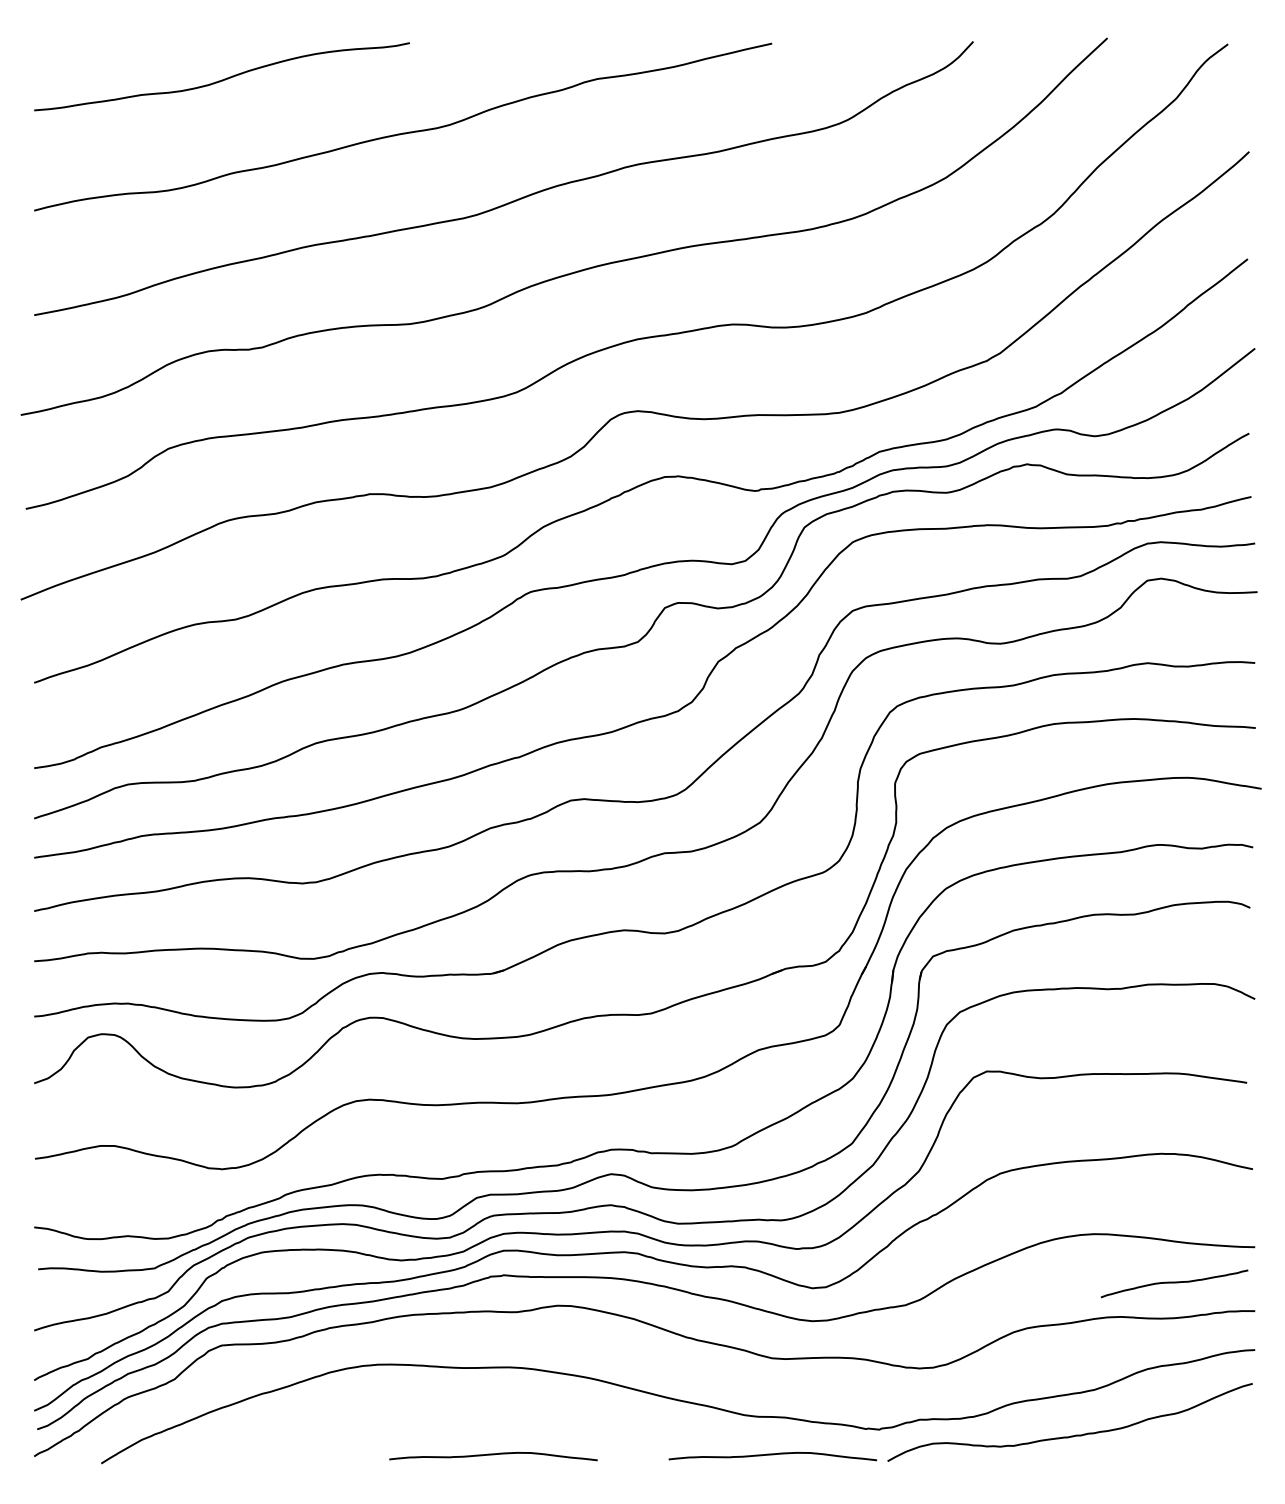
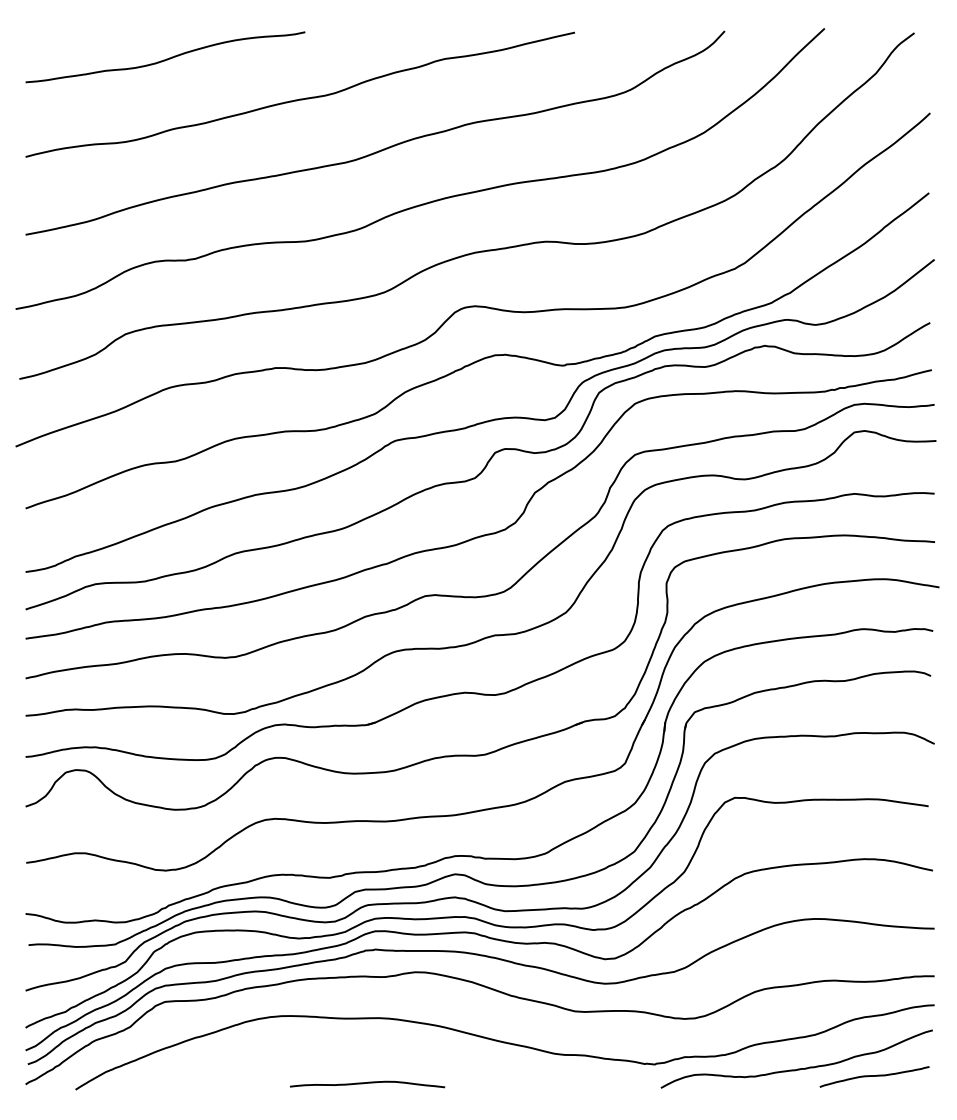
curve: (1174, 1283) -> (874, 1076), moved
curve: (772, 1455) -> (575, 1083), removed

